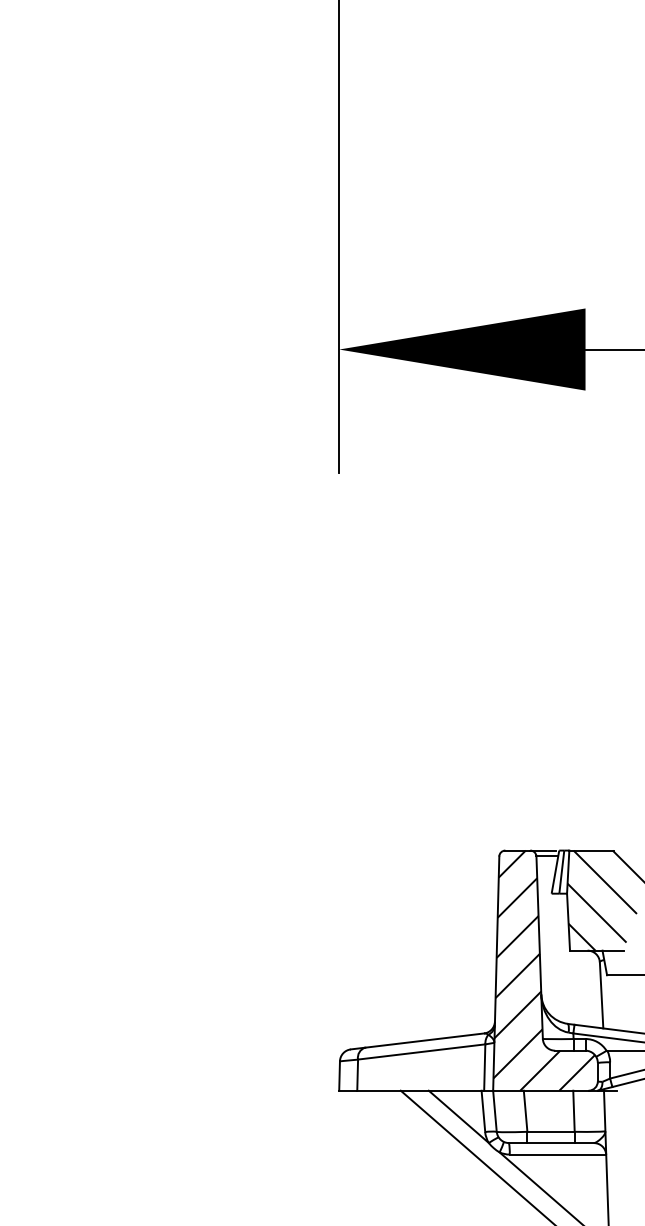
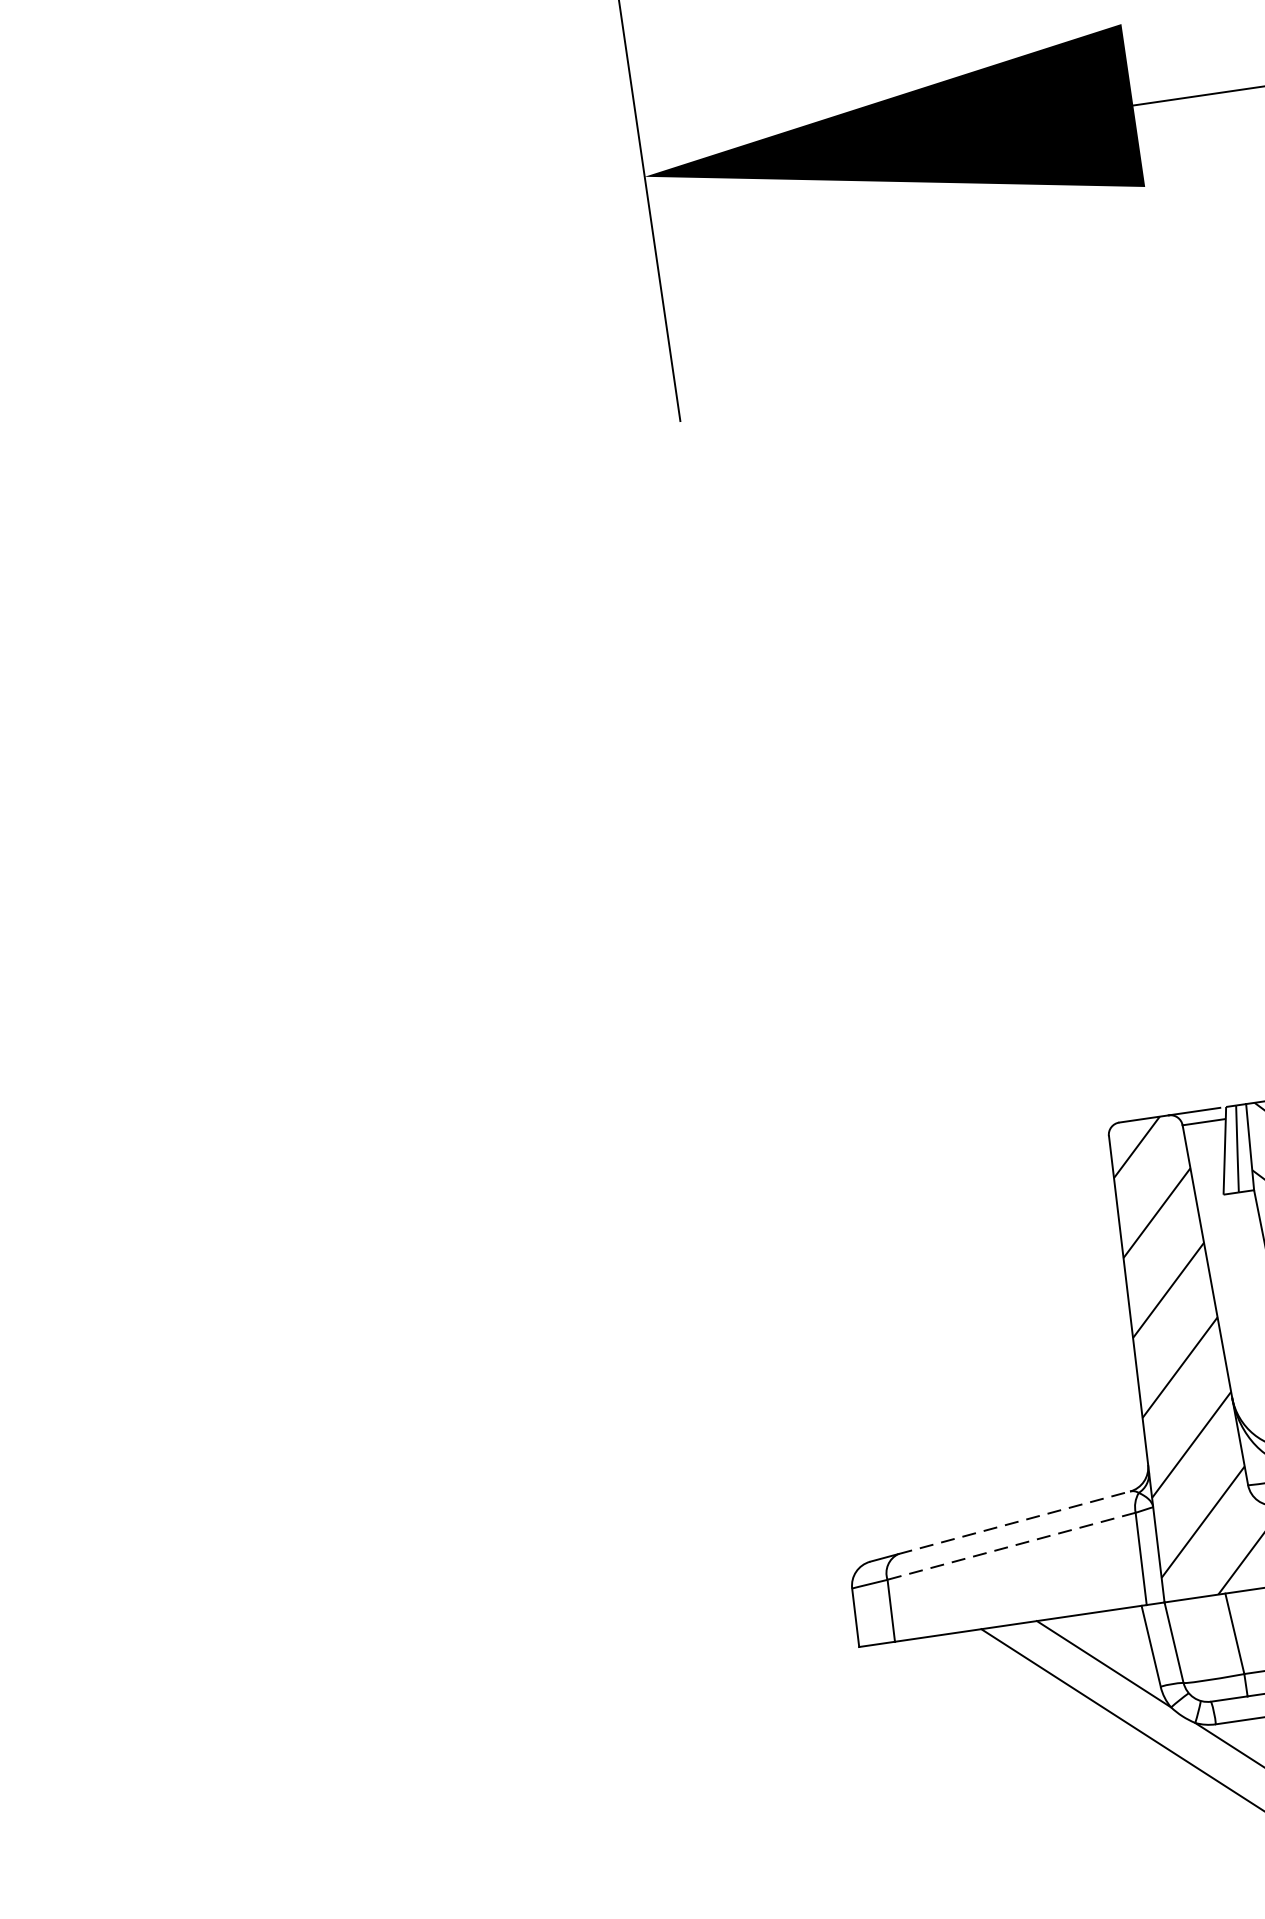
line: (424, 1040) -> (1013, 1522), solid -> dashed
line: (421, 1052) -> (1011, 1547), solid -> dashed

